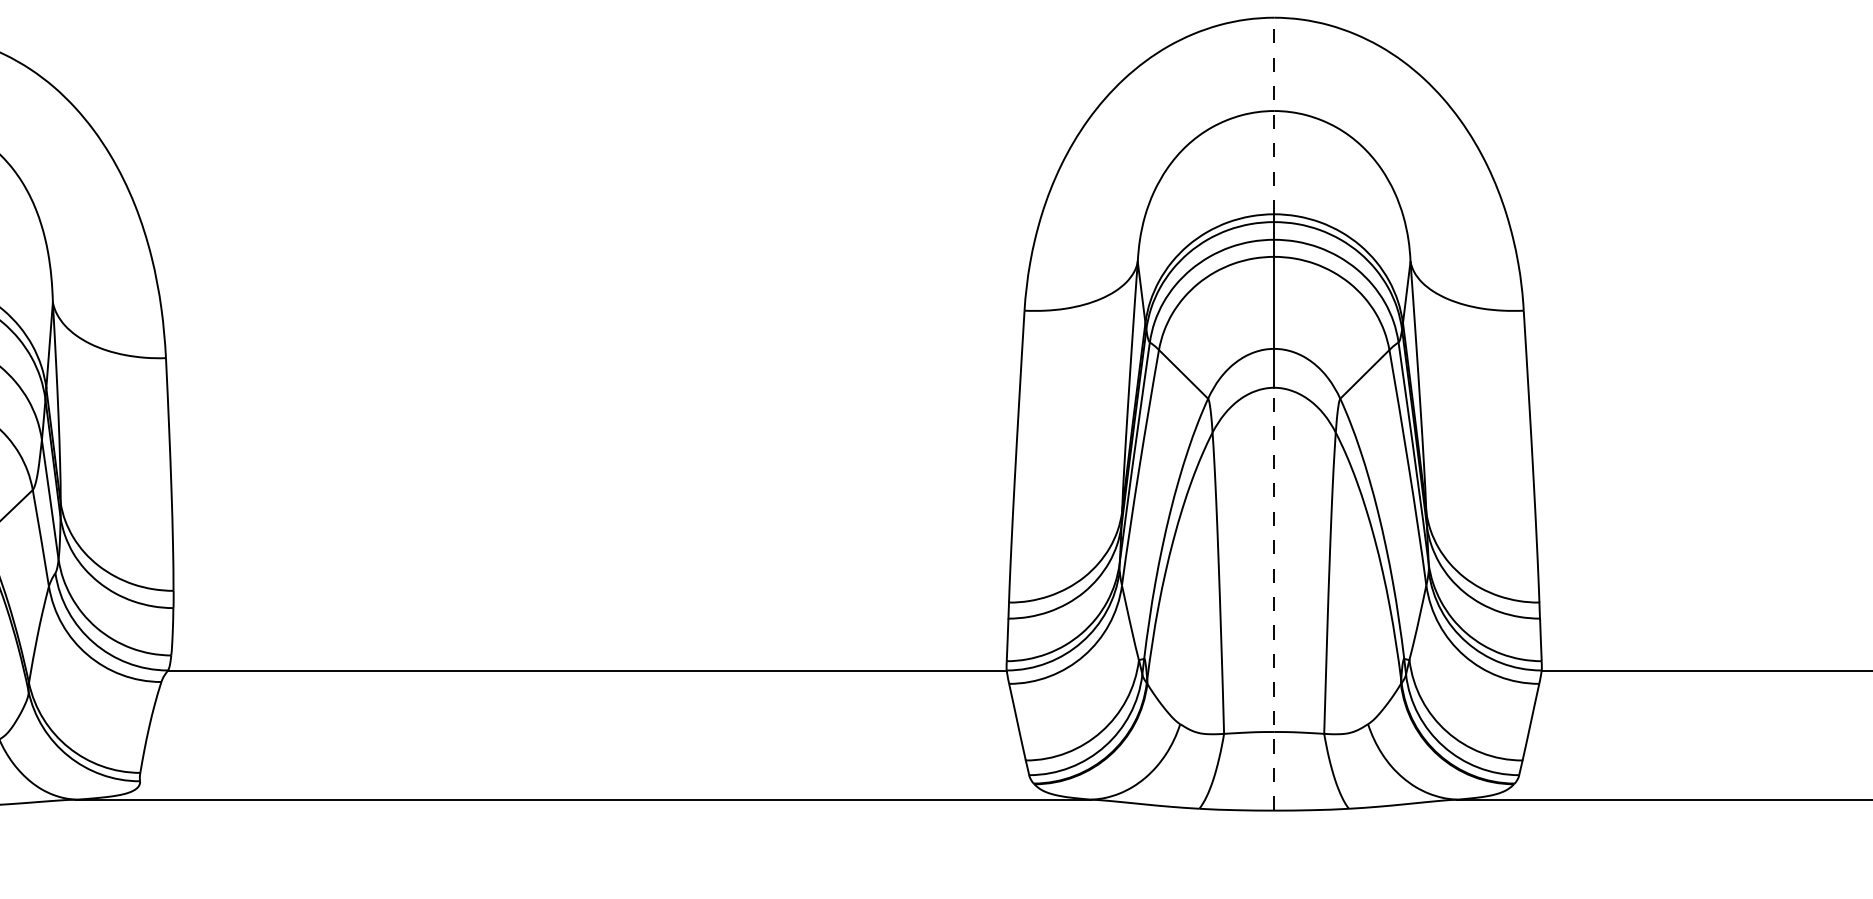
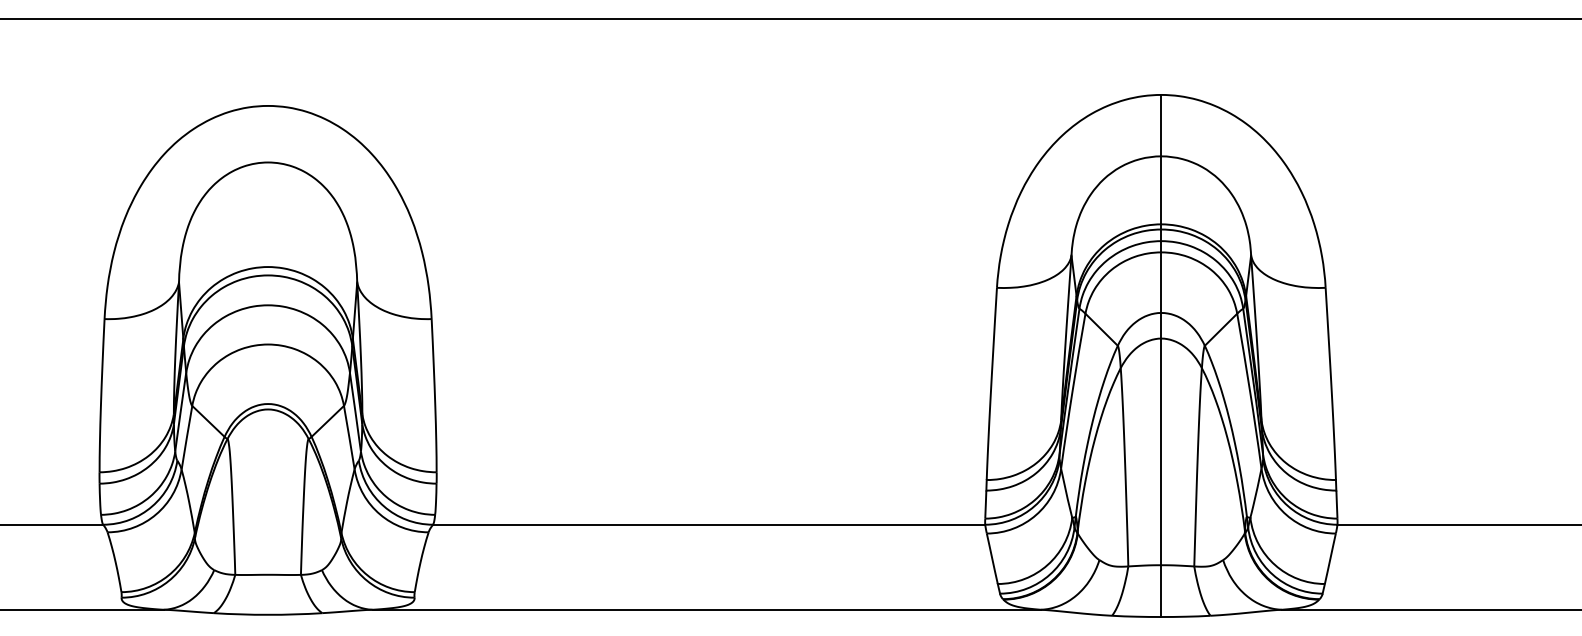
line: (1274, 115) -> (1161, 159), dashed -> solid
line: (1274, 598) -> (1161, 477), dashed -> solid

